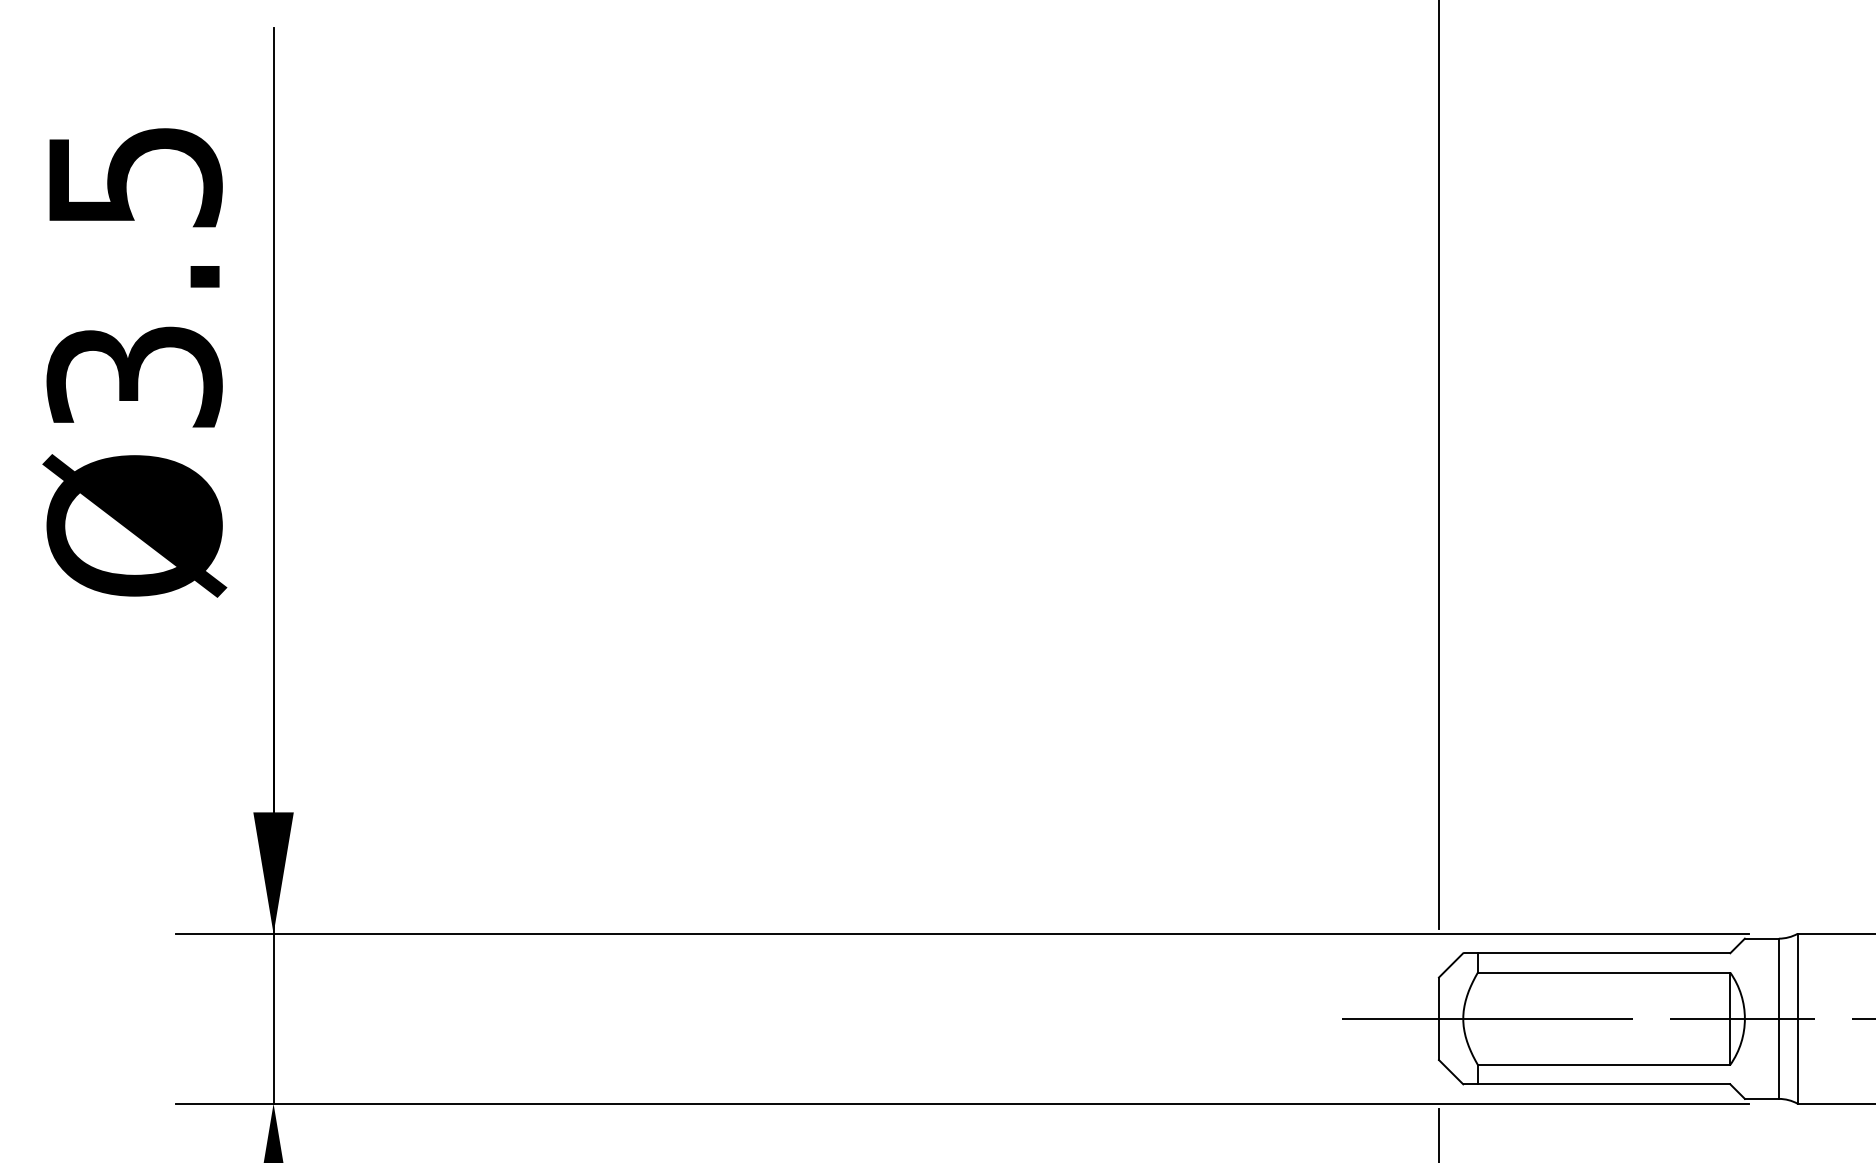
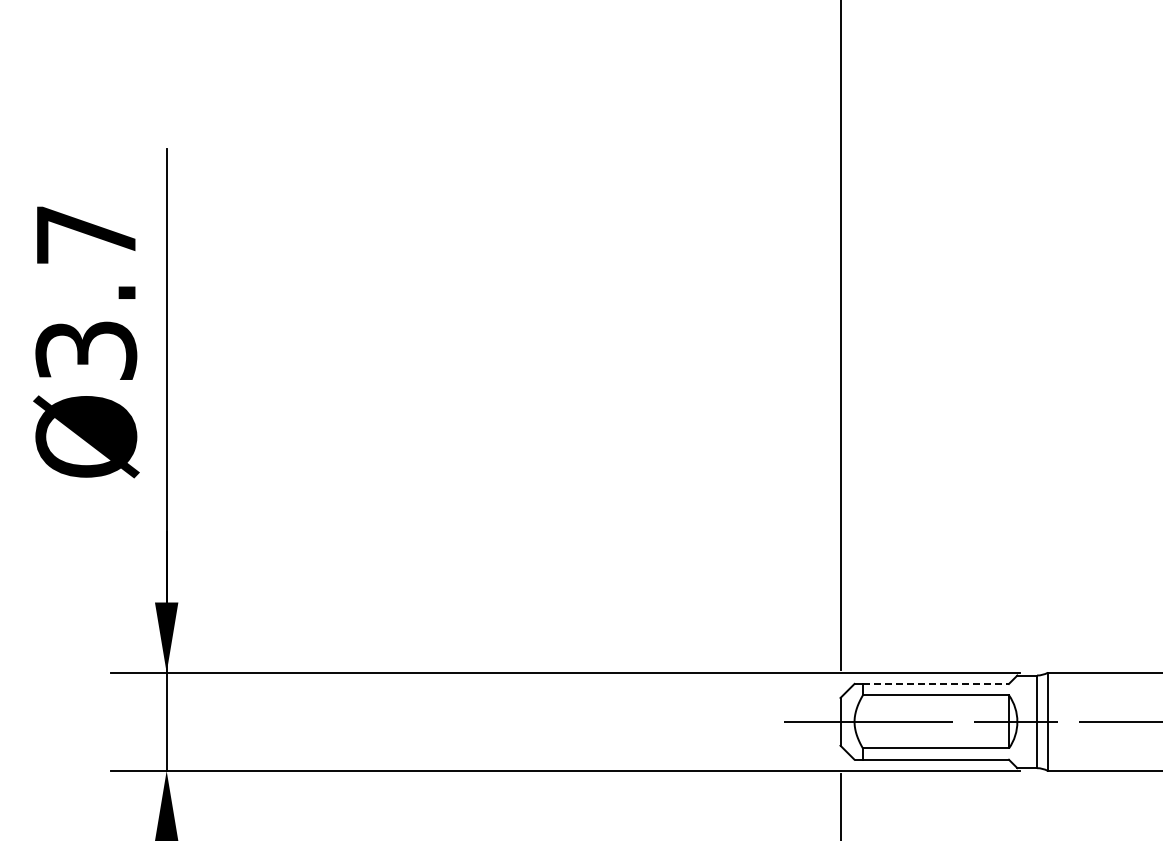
text: (136, 177) -> (87, 235), Ø3.5 -> Ø3.7
line: (1603, 952) -> (935, 683), solid -> dashed

